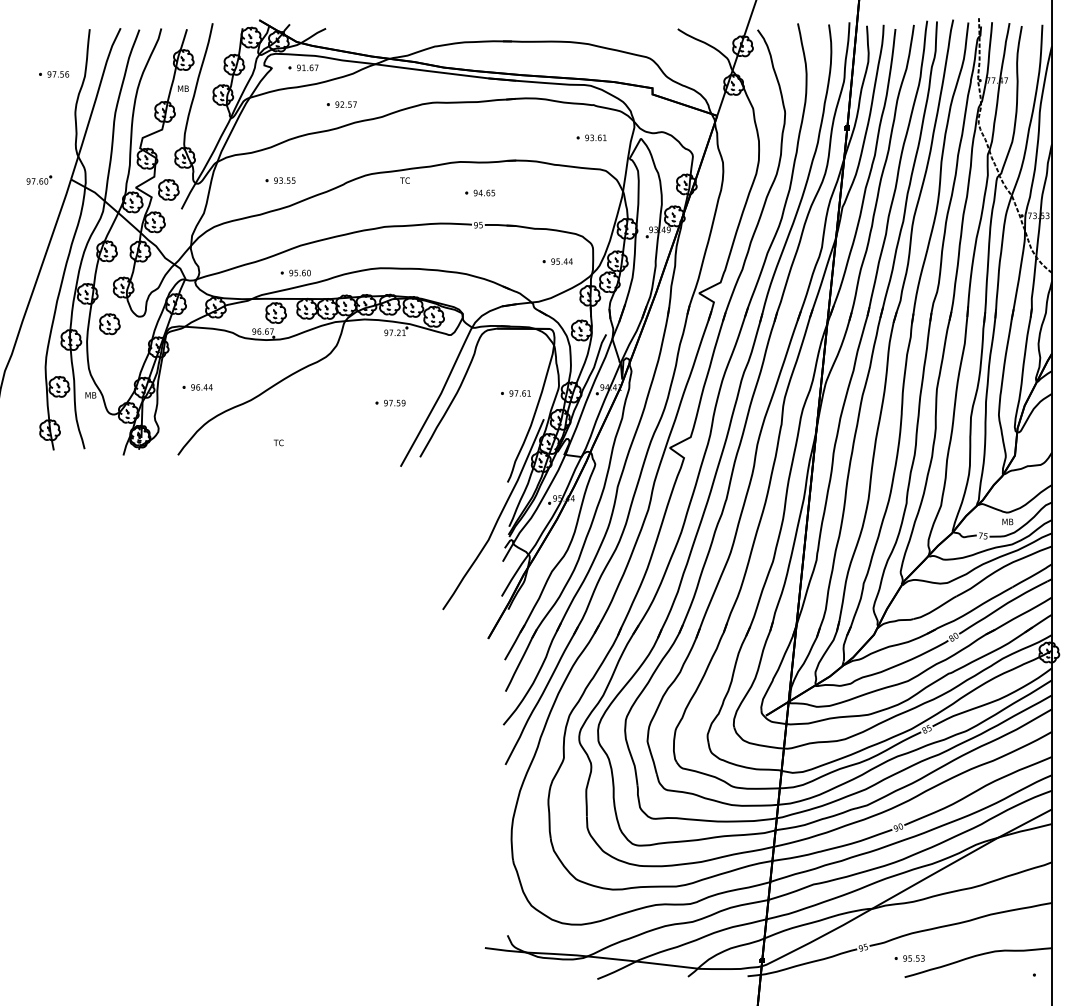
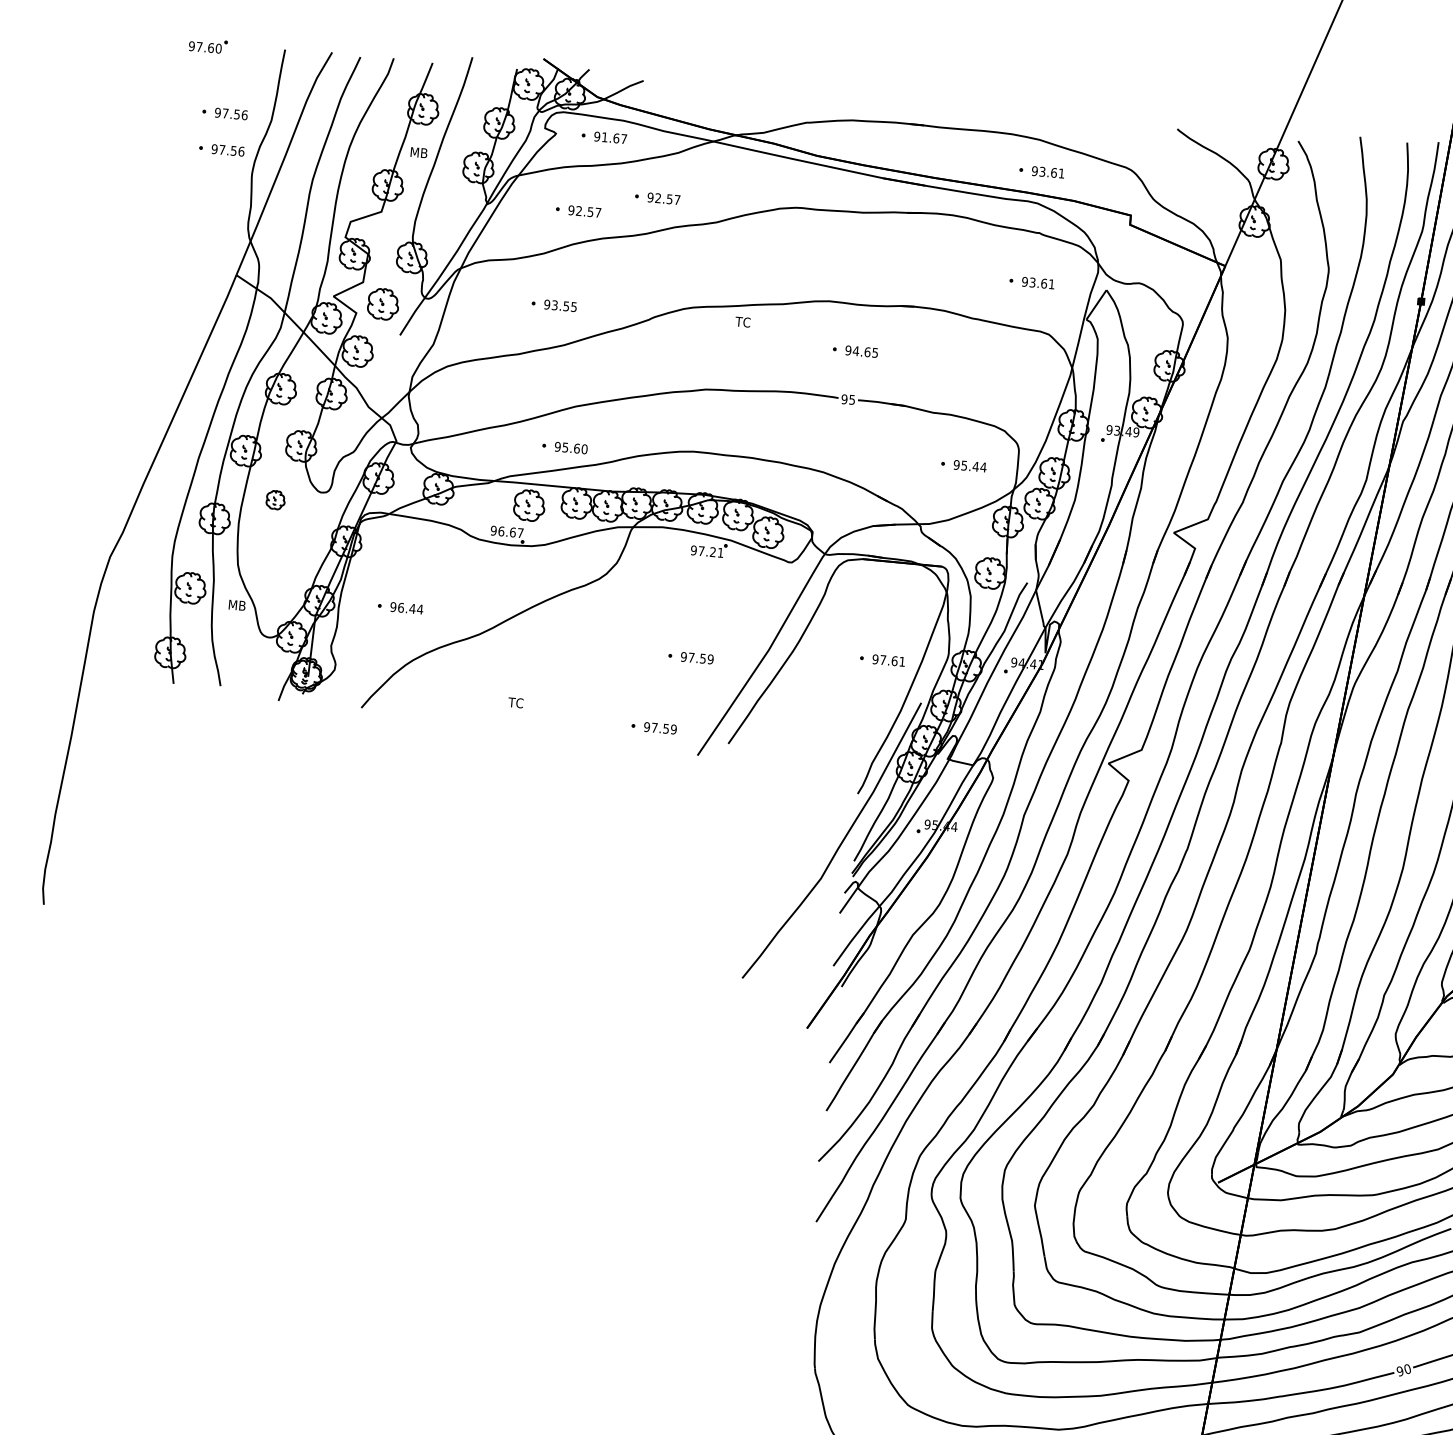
part: (591, 64) -> (1041, 171), added
part: (54, 98) -> (222, 150), added
part: (290, 117) -> (577, 210), added
part: (39, 179) -> (208, 44), moved
part: (109, 324) -> (275, 500), size x0.6
part: (370, 450) -> (653, 726), added

